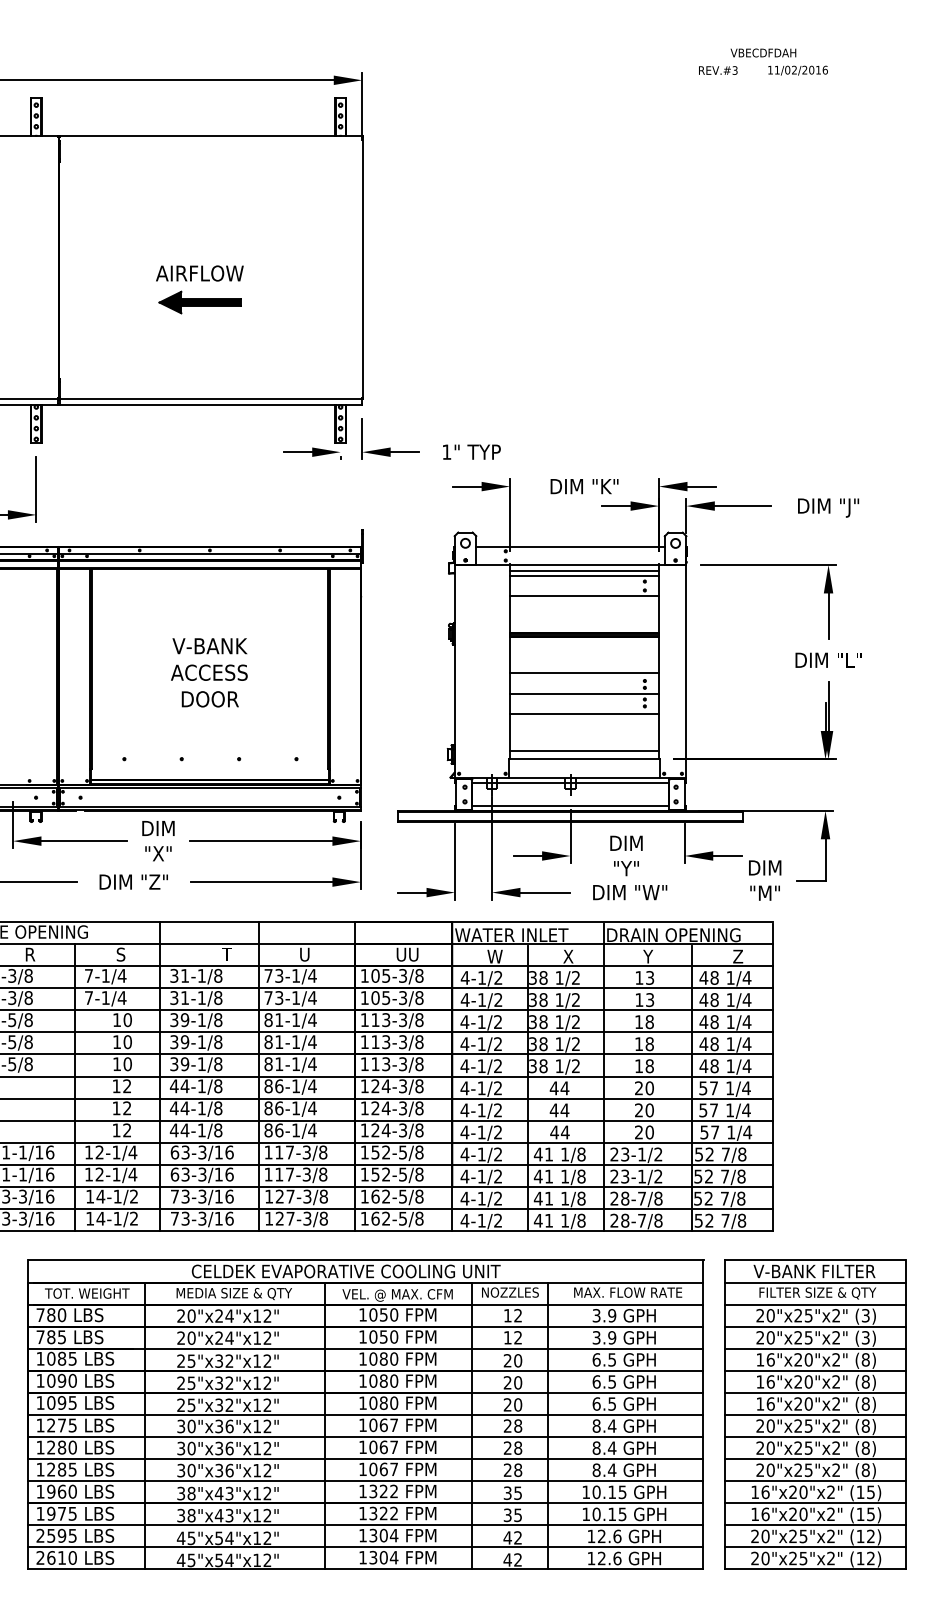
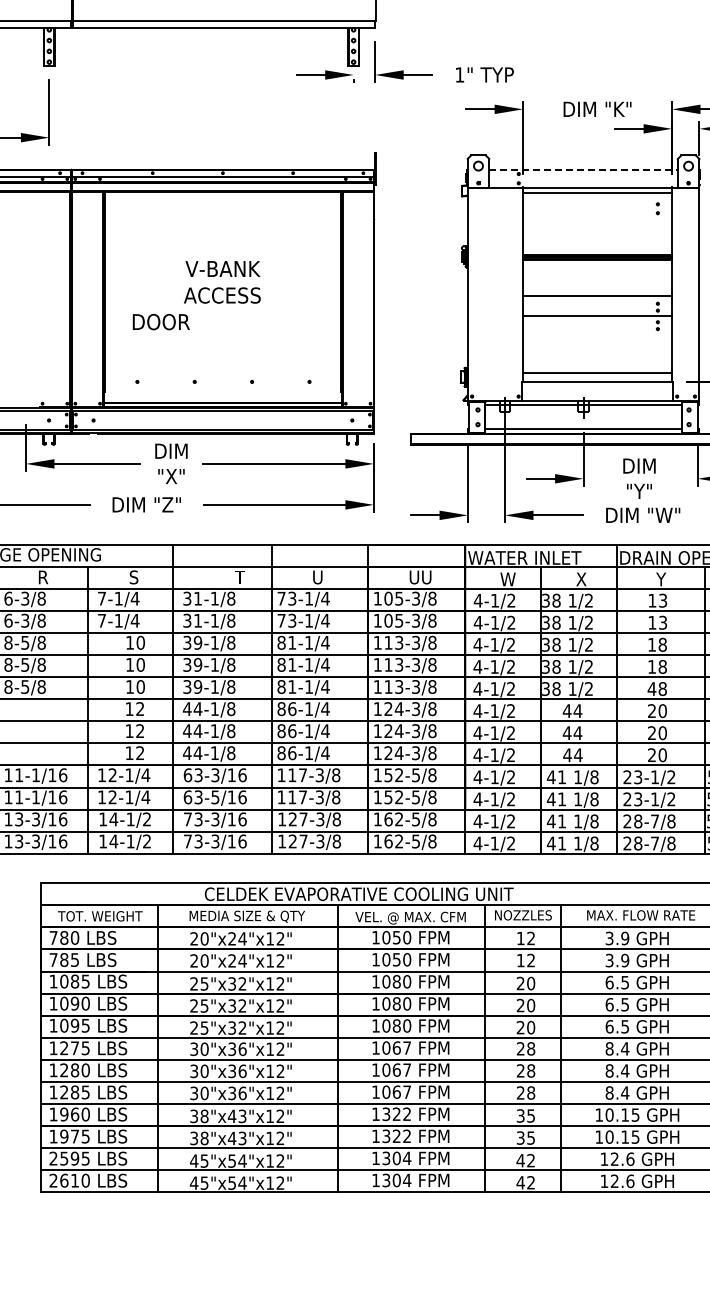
line: (571, 546) -> (584, 169), solid -> dashed
line: (584, 575) -> (597, 198), removed
line: (584, 596) -> (597, 219), removed
text: (209, 699) -> (160, 322), moved
line: (584, 714) -> (597, 337), removed
text: (638, 1065) -> (651, 688), 18 -> 48
text: (202, 1173) -> (215, 796), 63-3/16 -> 63-5/16

